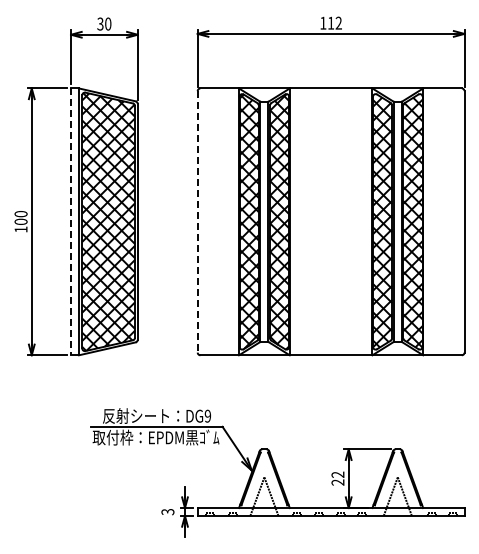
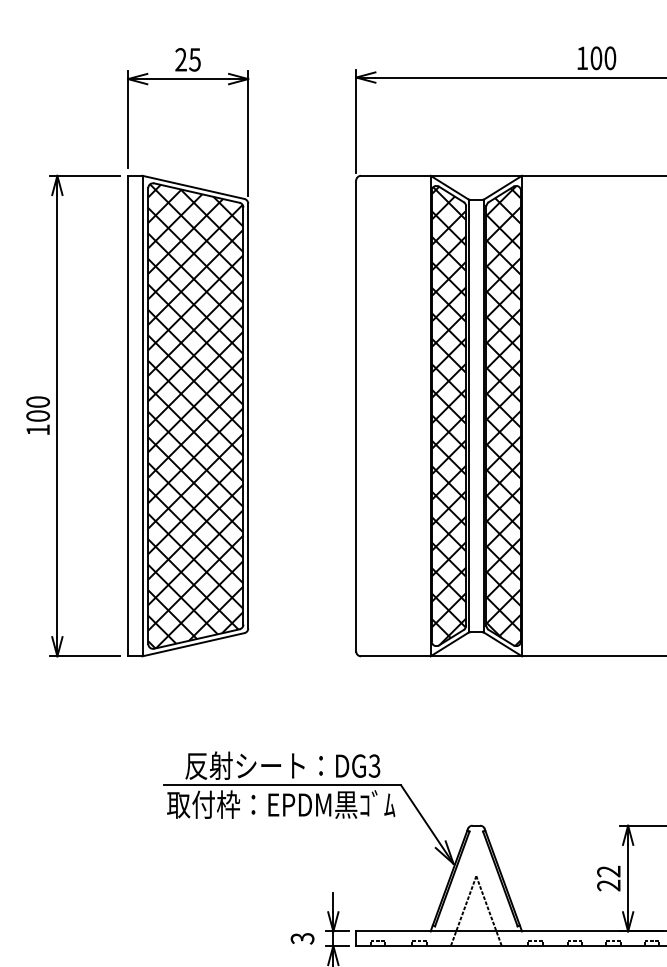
text: (334, 22) -> (602, 56), 112 -> 100
text: (104, 23) -> (188, 58), 30 -> 25
line: (197, 221) -> (355, 415), dashed -> solid
line: (71, 222) -> (128, 417), dashed -> solid
text: (207, 416) -> (373, 766), DG9 -> DG3

